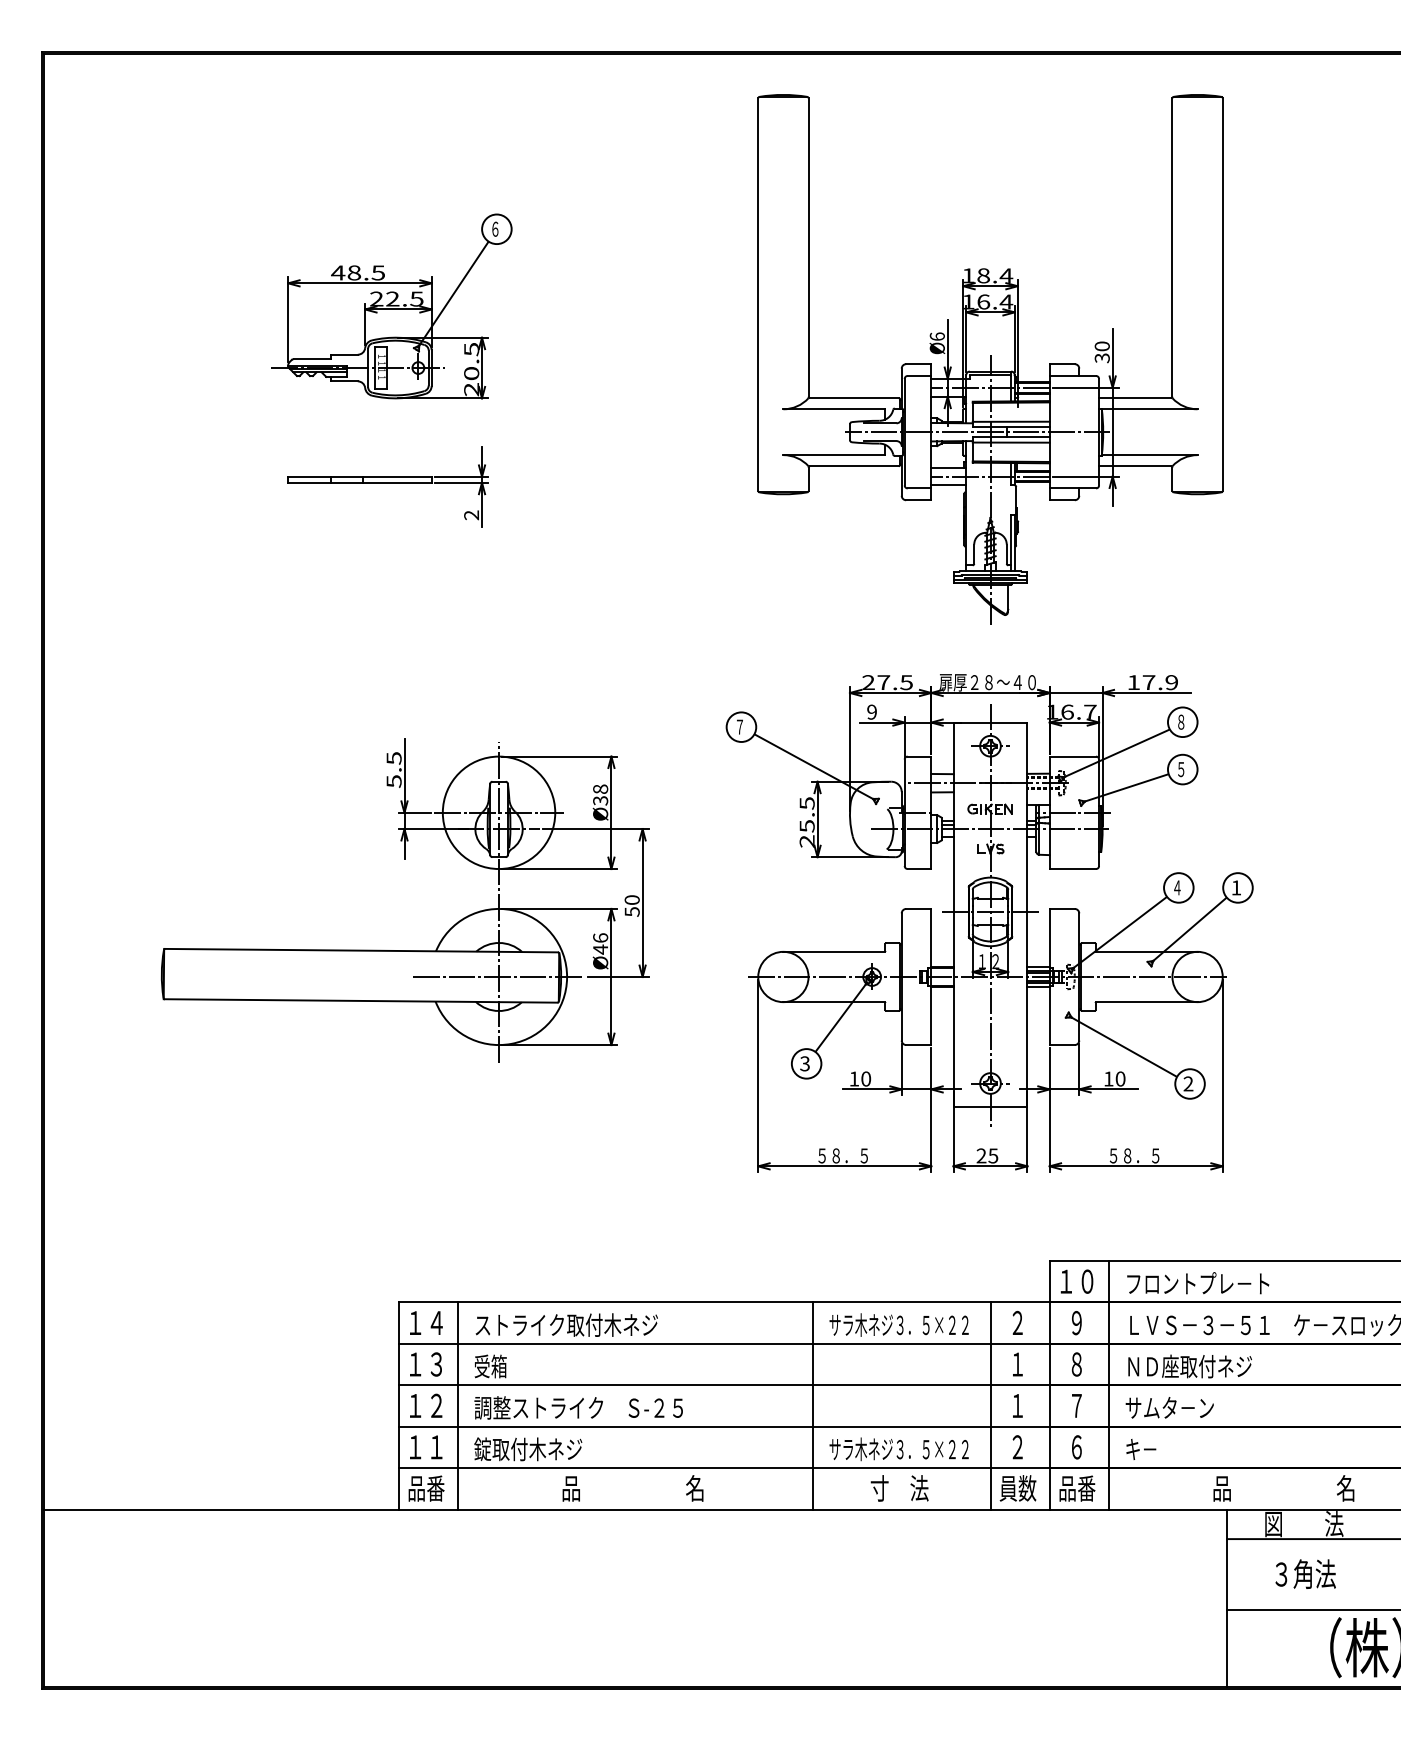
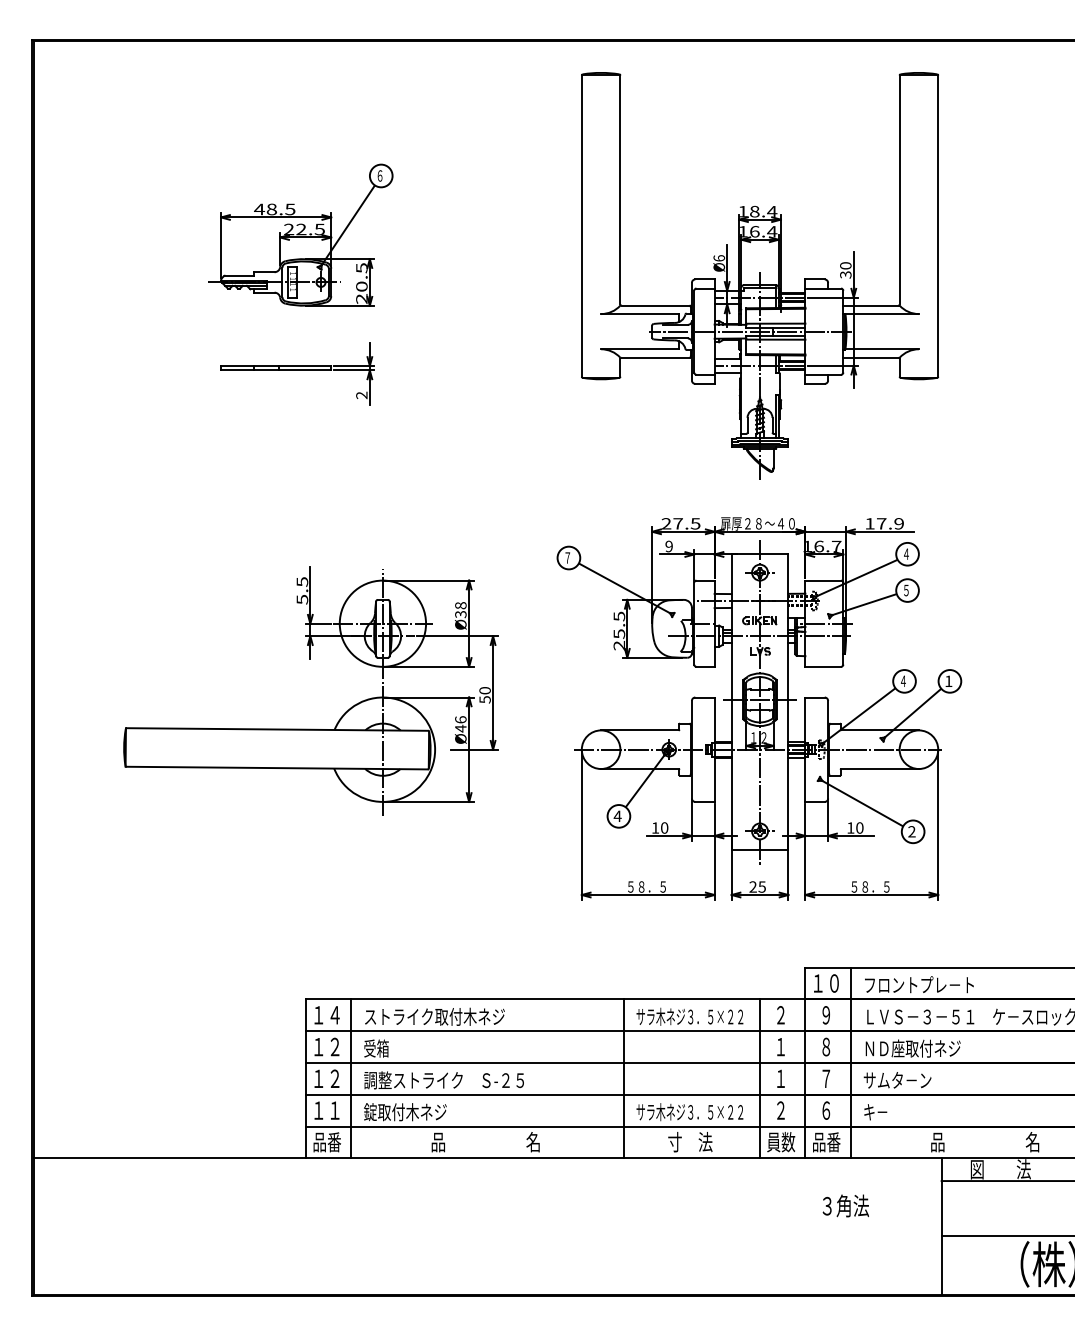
text: (1181, 721) -> (906, 553), ８ -> ４
line: (498, 976) -> (382, 749), removed
text: (804, 1064) -> (617, 816), 3 -> 4
text: (435, 1365) -> (334, 1047), １３ -> １２
text: (1305, 1573) -> (845, 1205), moved

